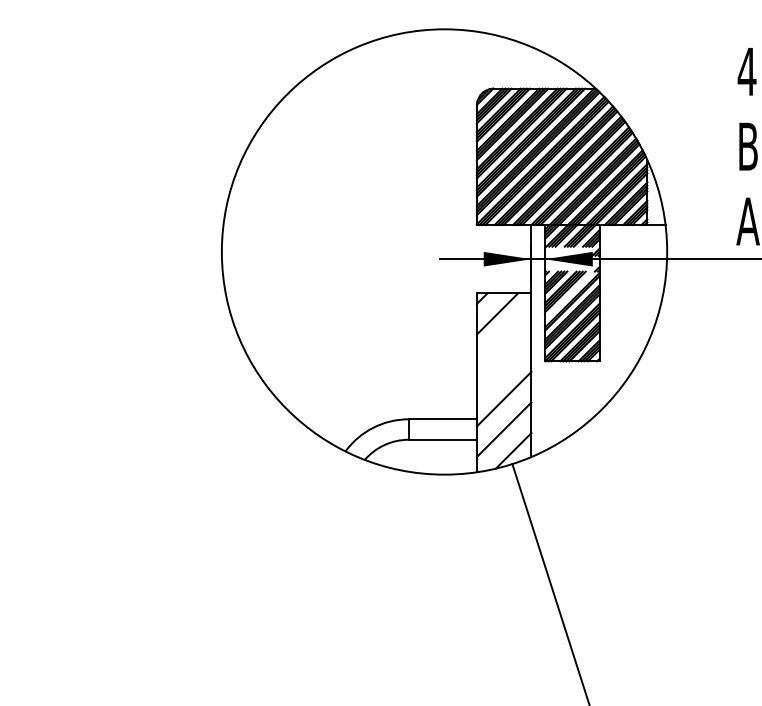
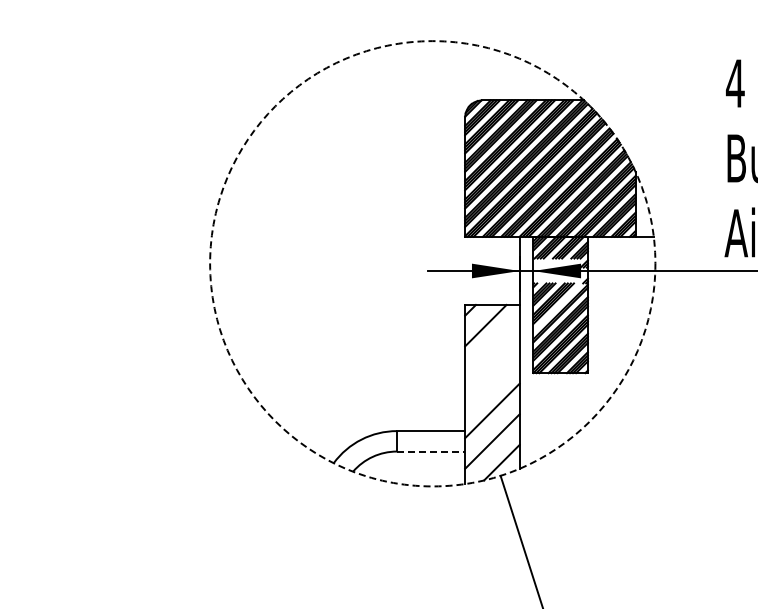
circle: (444, 251) -> (432, 263), solid -> dashed
line: (443, 439) -> (431, 451), solid -> dashed

